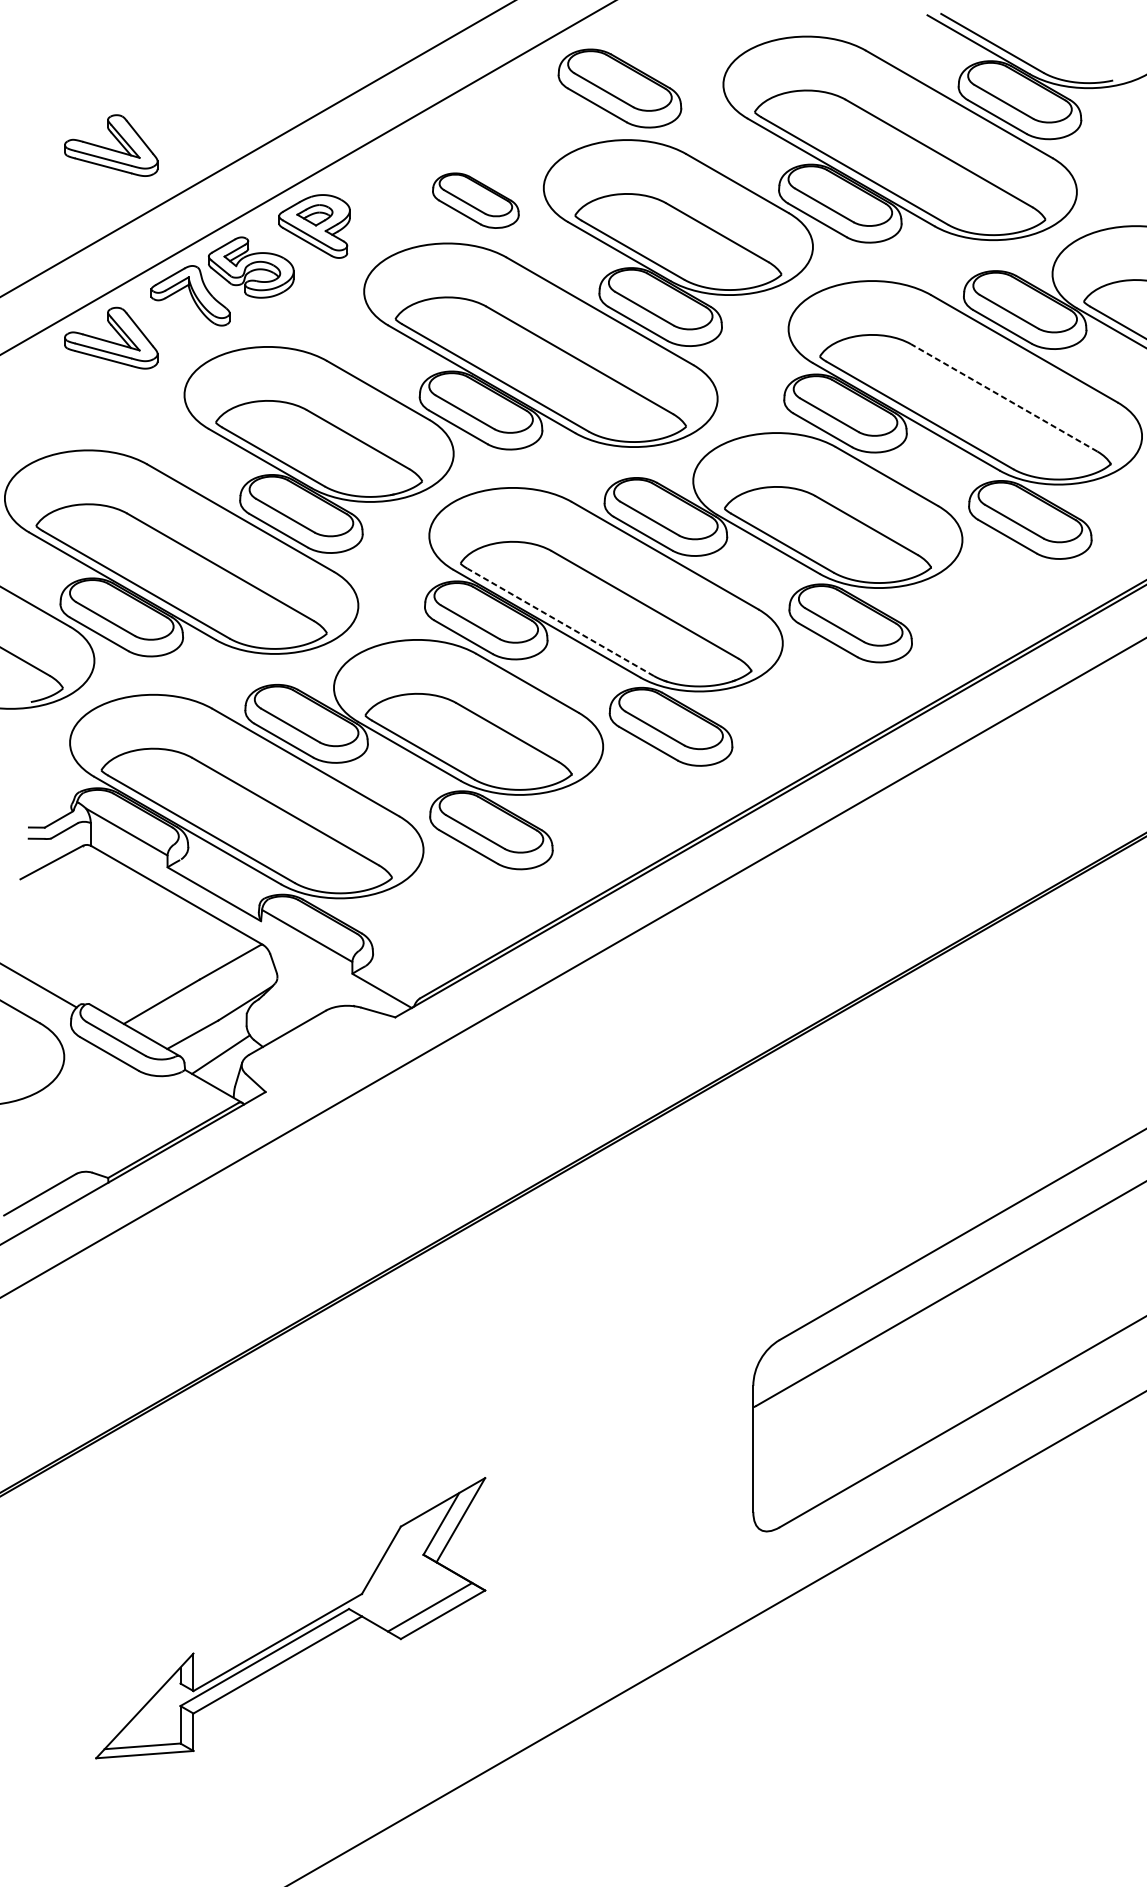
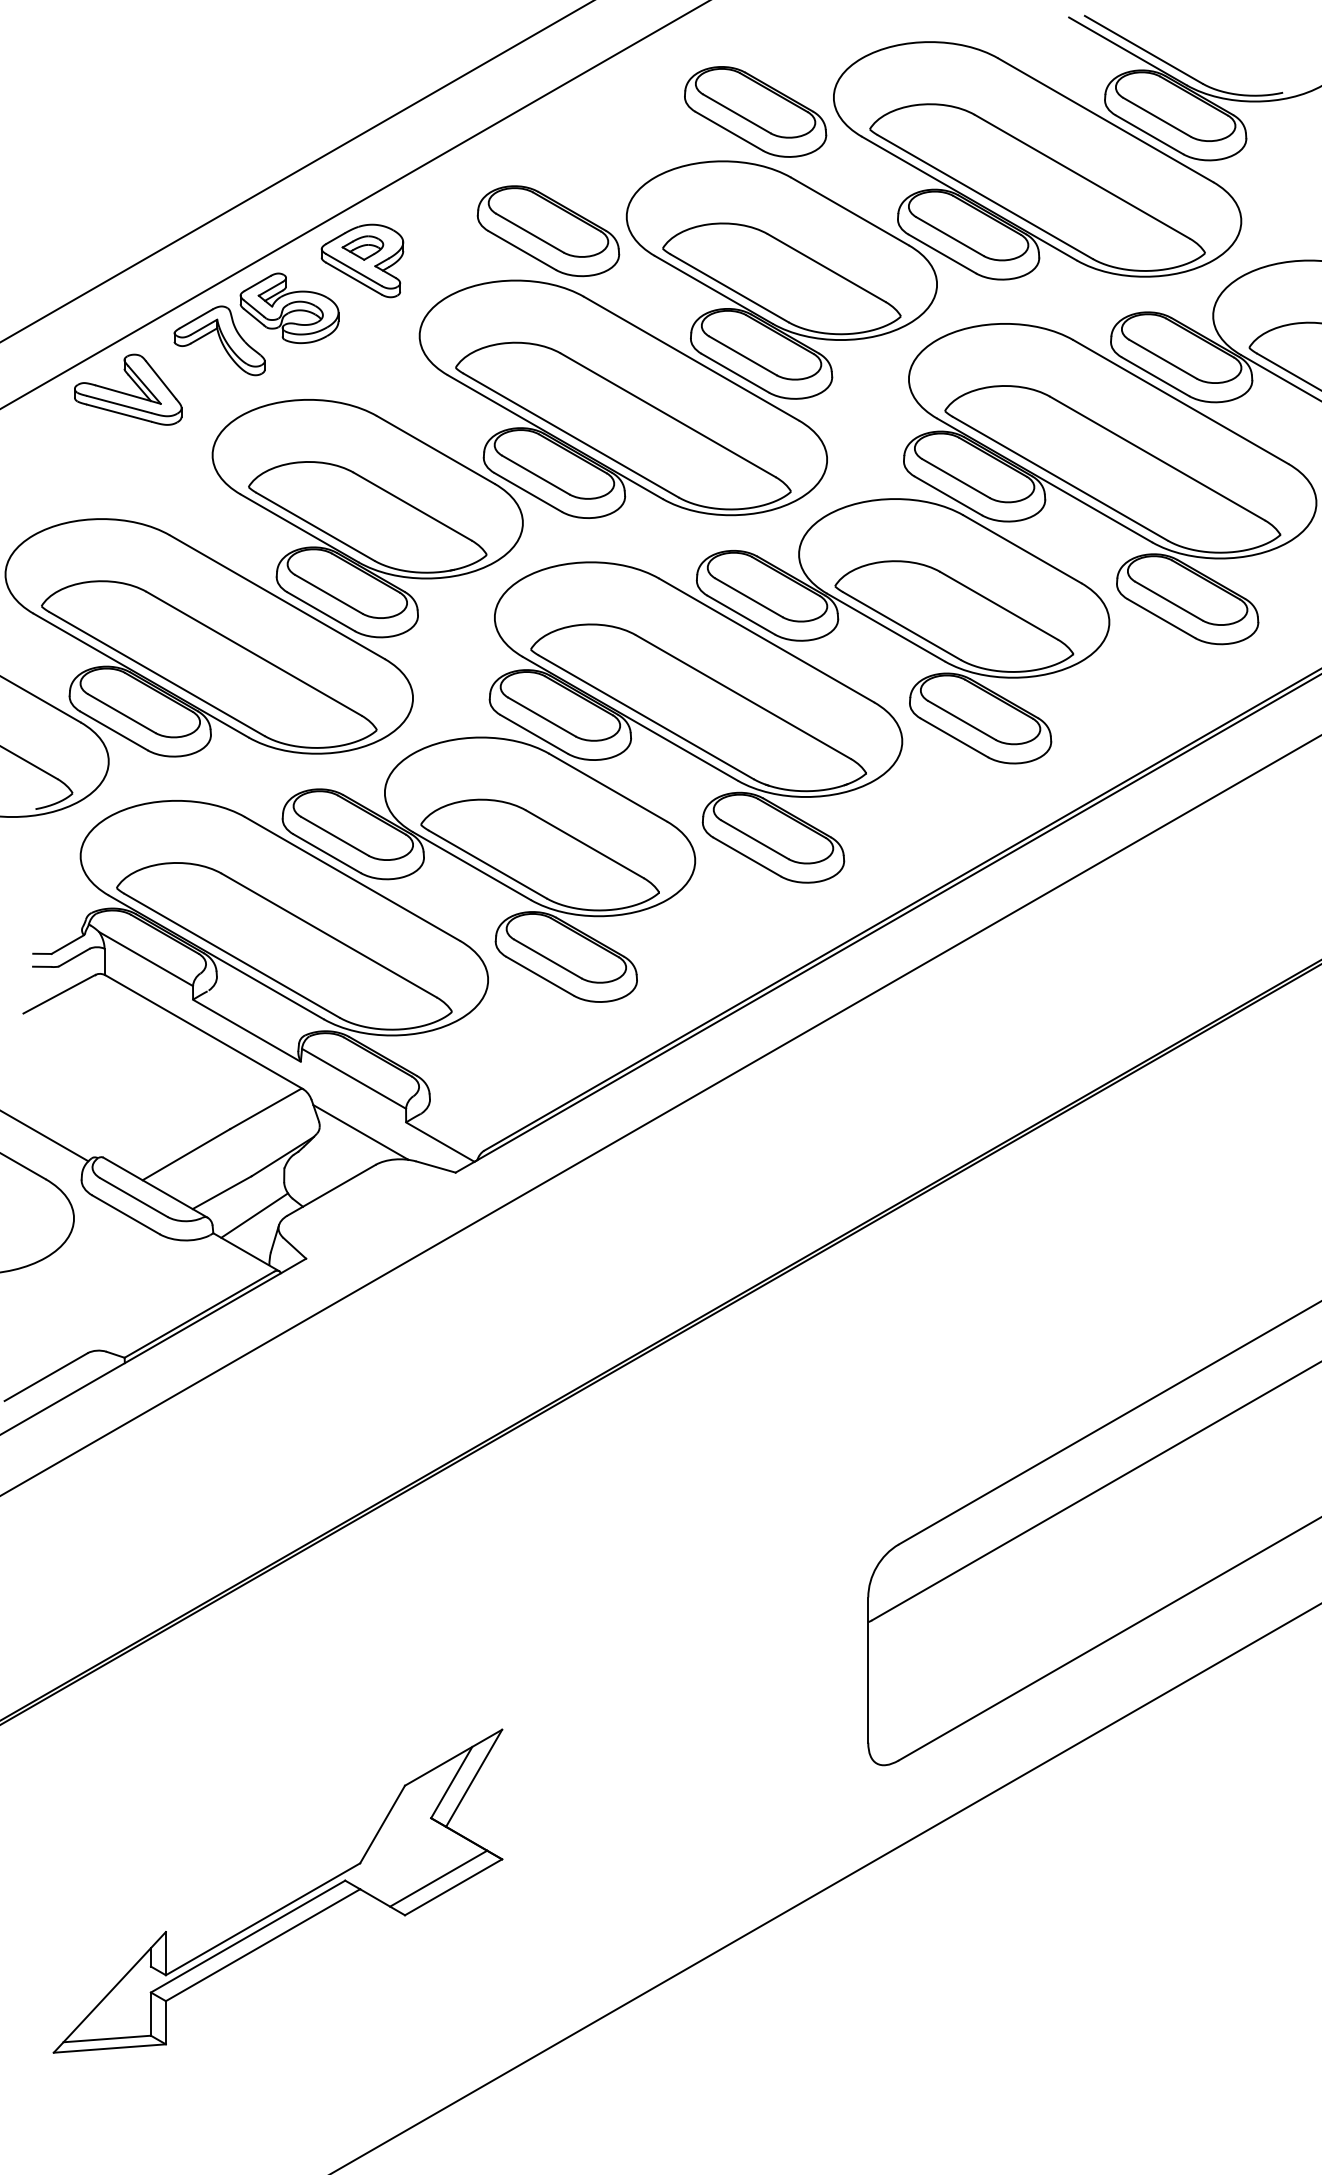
part: (619, 88) -> (755, 111), moved
part: (111, 145) -> (128, 167), removed
part: (475, 200) -> (548, 231), size x1.43
line: (1004, 397) -> (1157, 458), dashed -> solid
line: (560, 622) -> (645, 717), dashed -> solid
line: (312, 982) -> (360, 1132), added
part: (296, 1630) -> (284, 1905), moved

